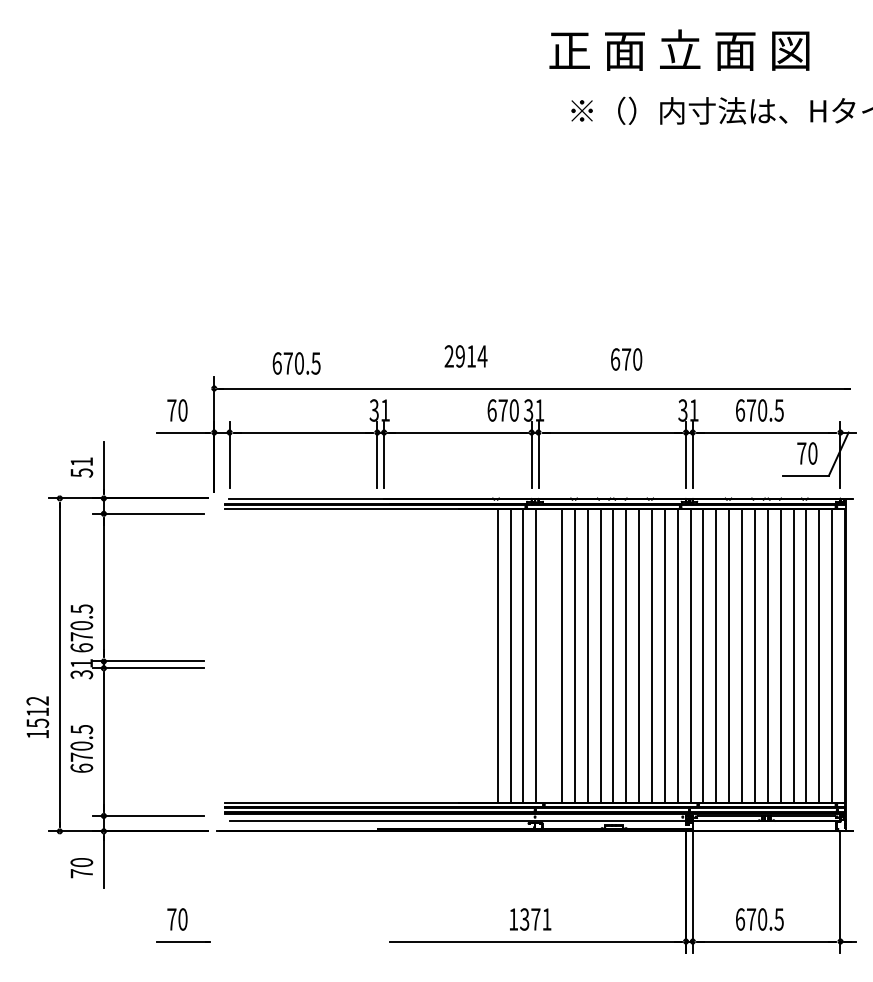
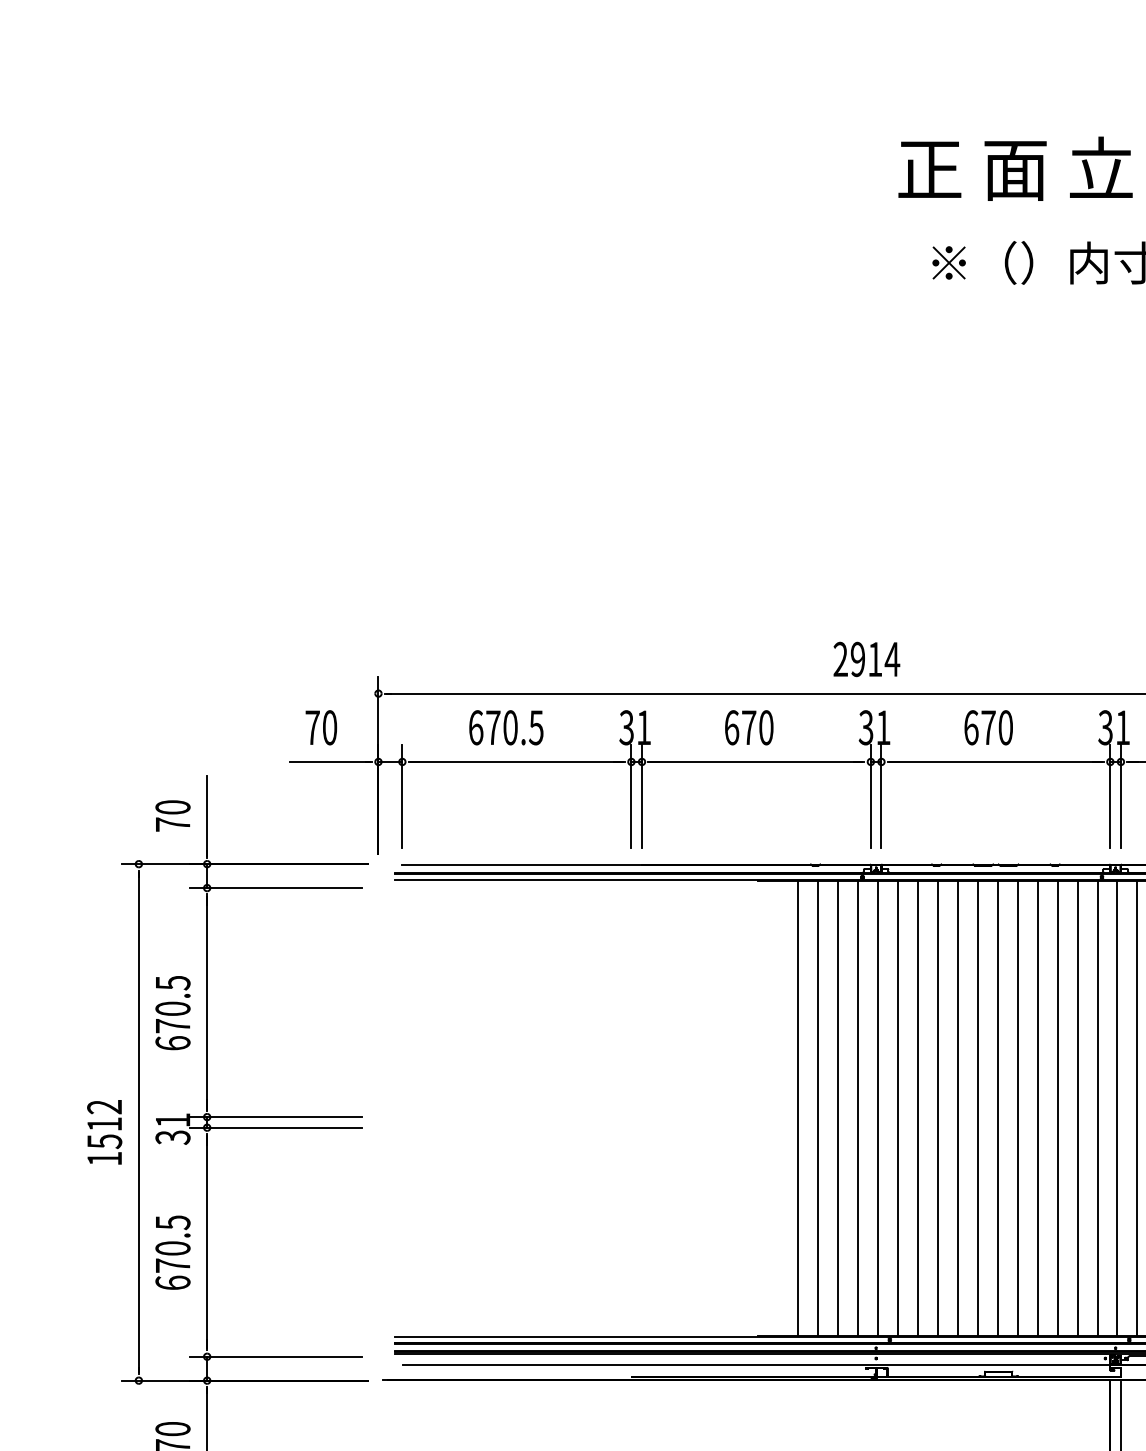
text: (465, 356) -> (865, 659), moved
text: (626, 359) -> (988, 727), moved
text: (296, 363) -> (506, 727), moved
text: (502, 410) -> (748, 727), moved
text: (81, 467) -> (172, 816), 51 -> 70
text: (81, 628) -> (172, 1013), moved
line: (484, 655) -> (797, 1107), added
line: (549, 655) -> (898, 1107), added
text: (37, 717) -> (104, 1132), moved

